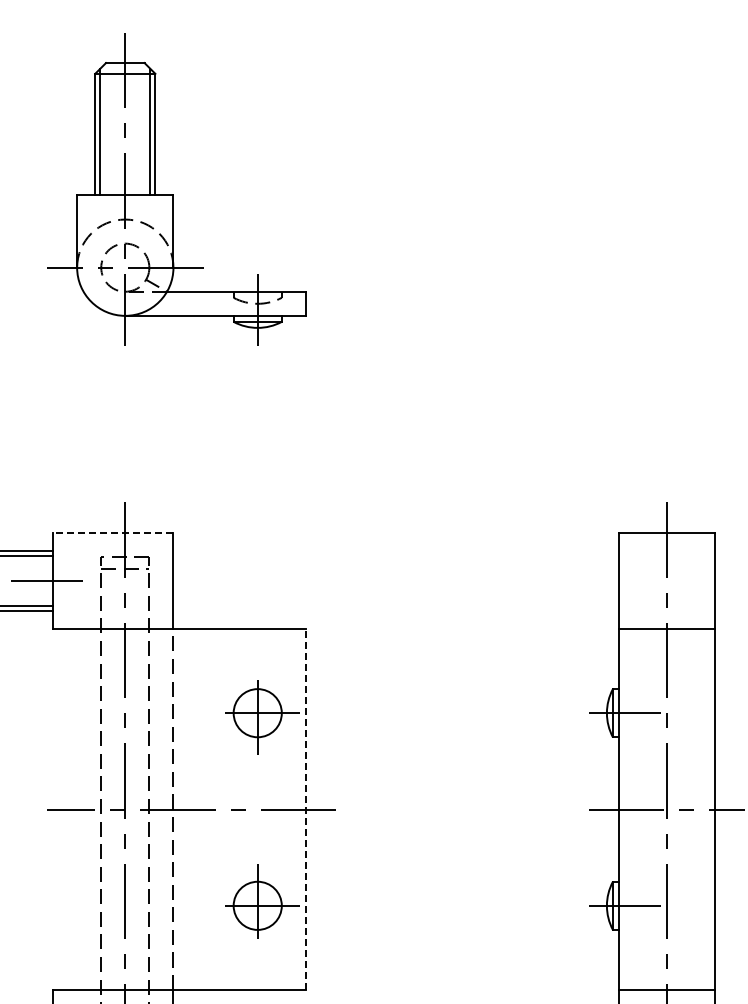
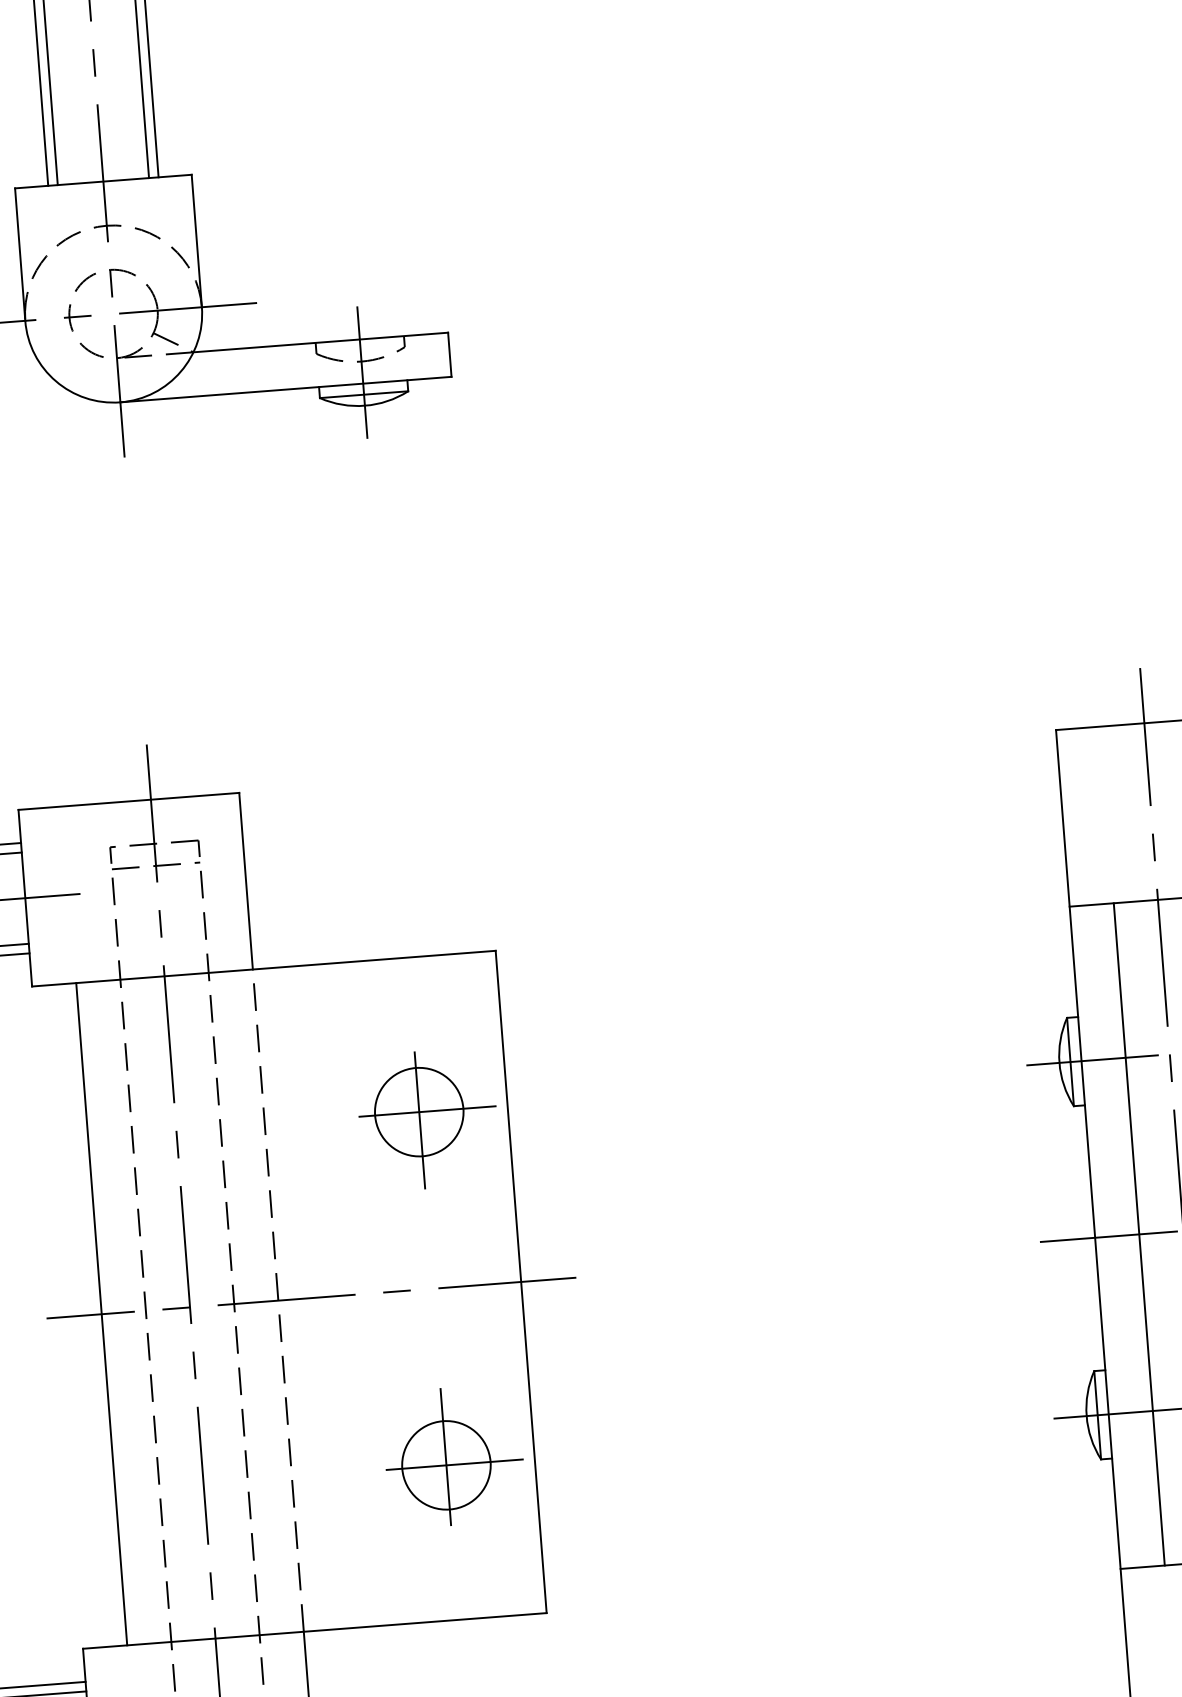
line: (112, 532) -> (127, 801), dashed -> solid
line: (77, 809) -> (102, 1314), added
line: (305, 809) -> (520, 1281), dashed -> solid
line: (643, 809) -> (1140, 1234), added

